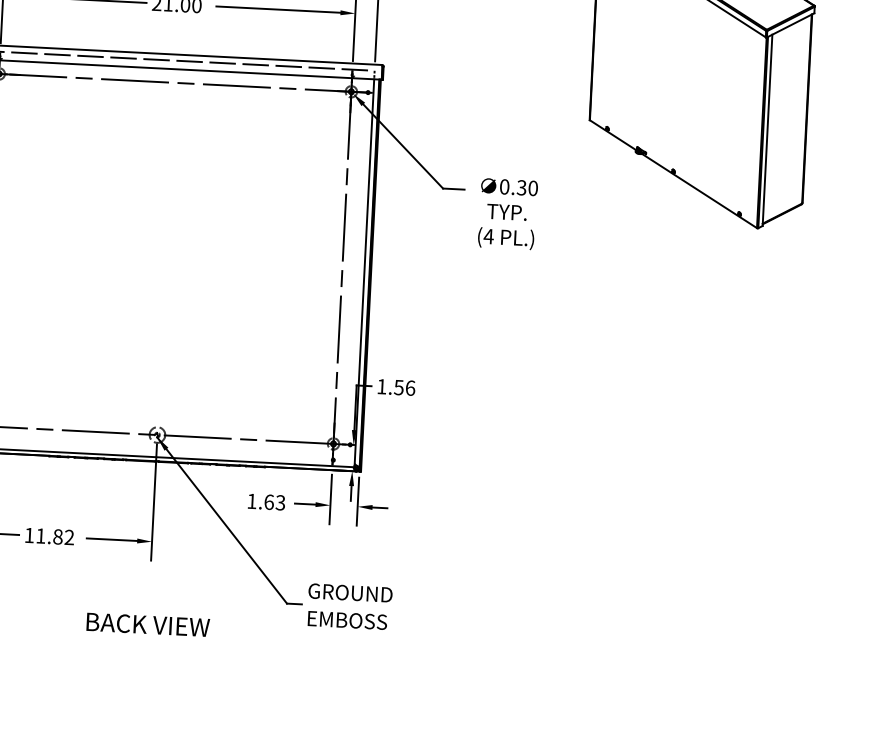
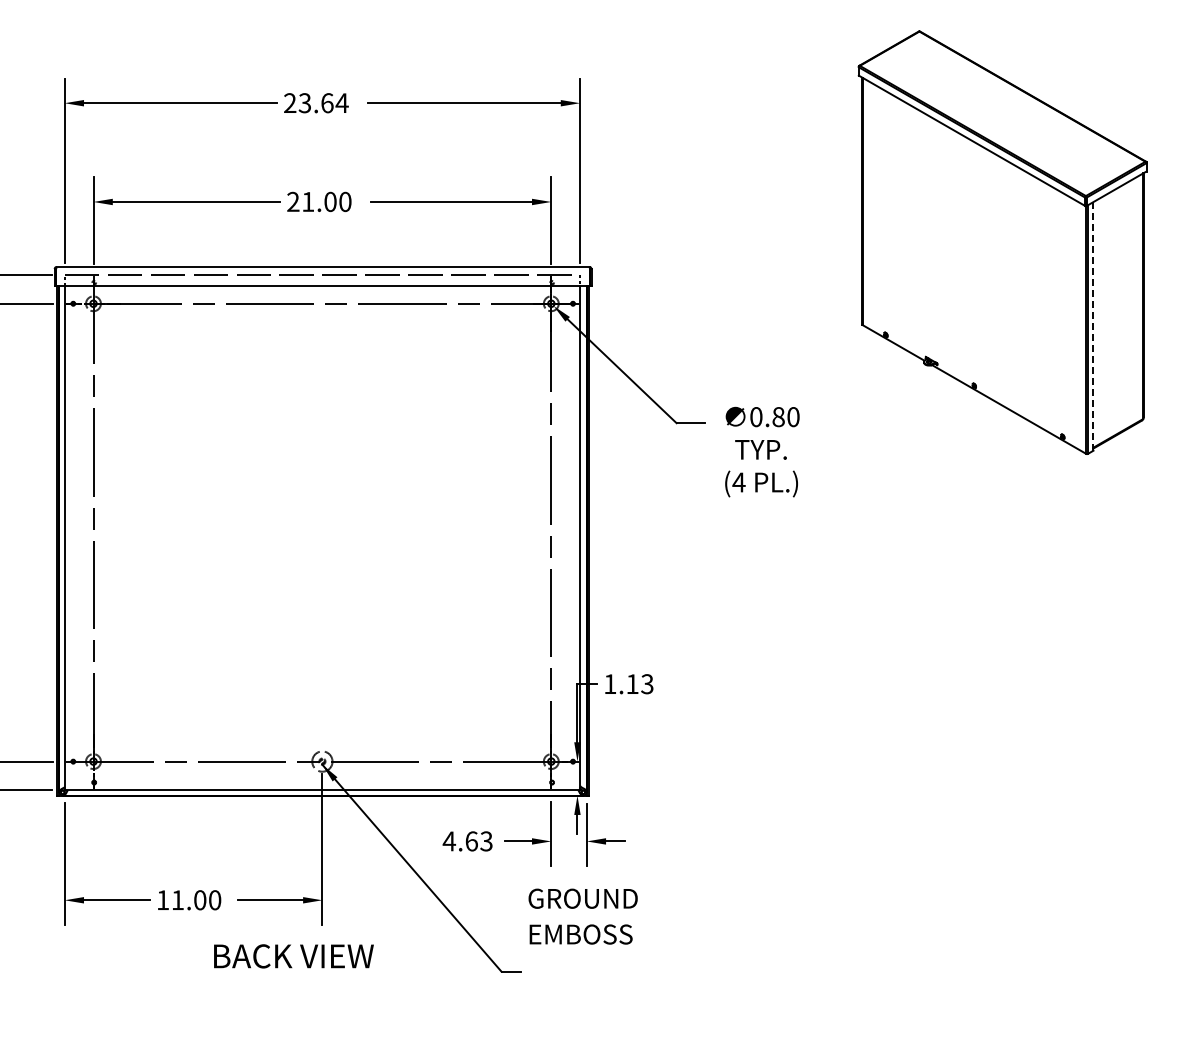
line: (767, 130) -> (1093, 326), solid -> dashed
text: (521, 187) -> (778, 416), 0.30 -> 0.80
text: (404, 388) -> (639, 684), 1.56 -> 1.13
text: (252, 501) -> (449, 841), 1.63 -> 4.63
text: (63, 537) -> (207, 900), 11.82 -> 11.00
text: (349, 606) -> (582, 916), moved
text: (147, 624) -> (293, 956), moved

